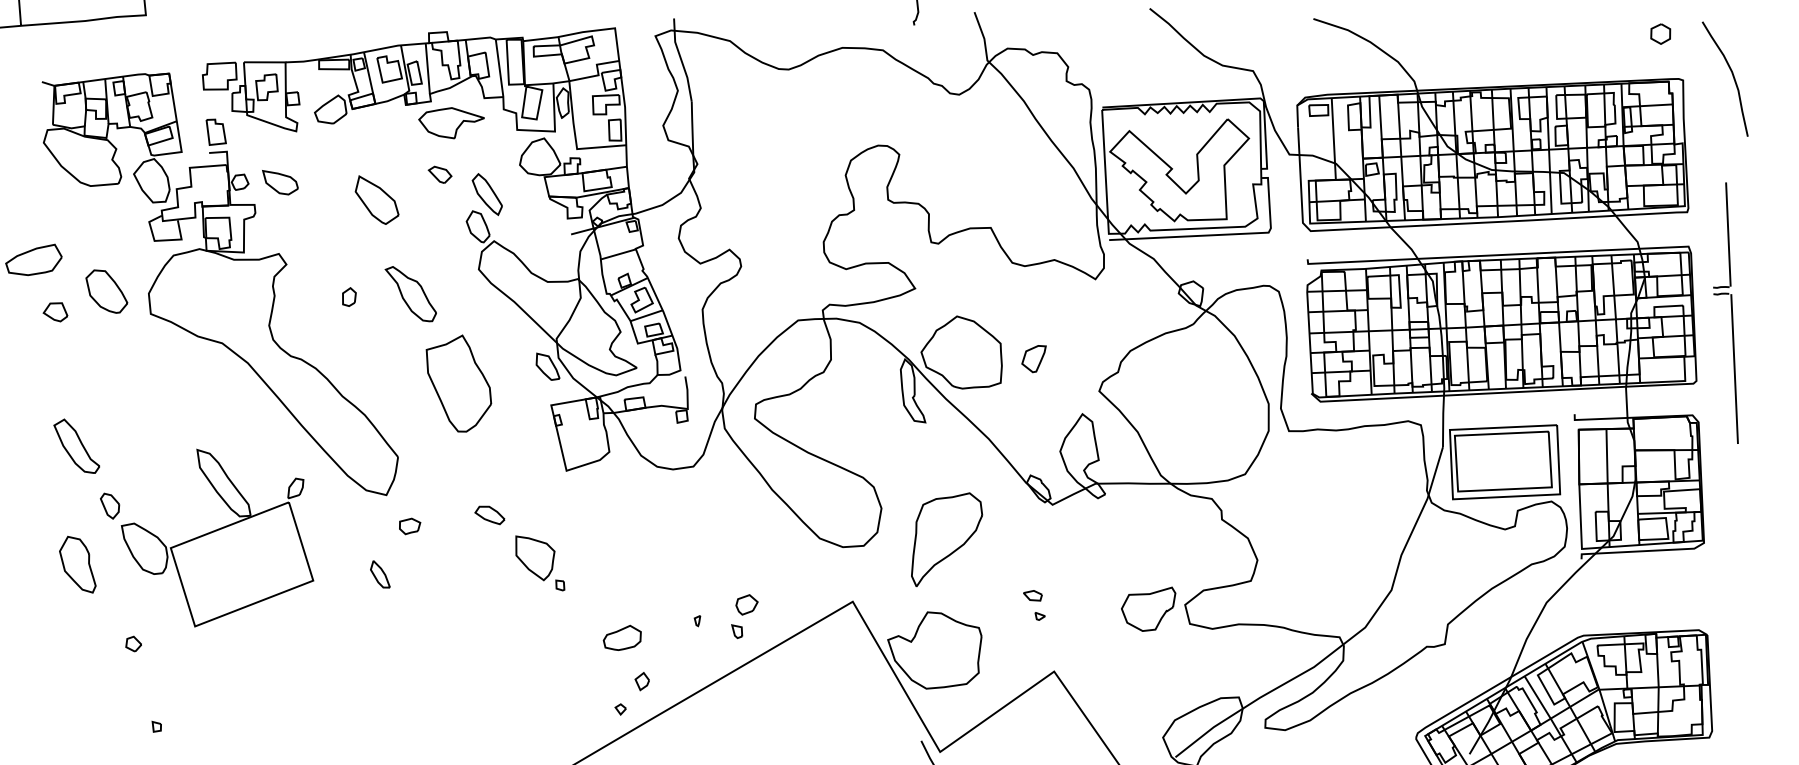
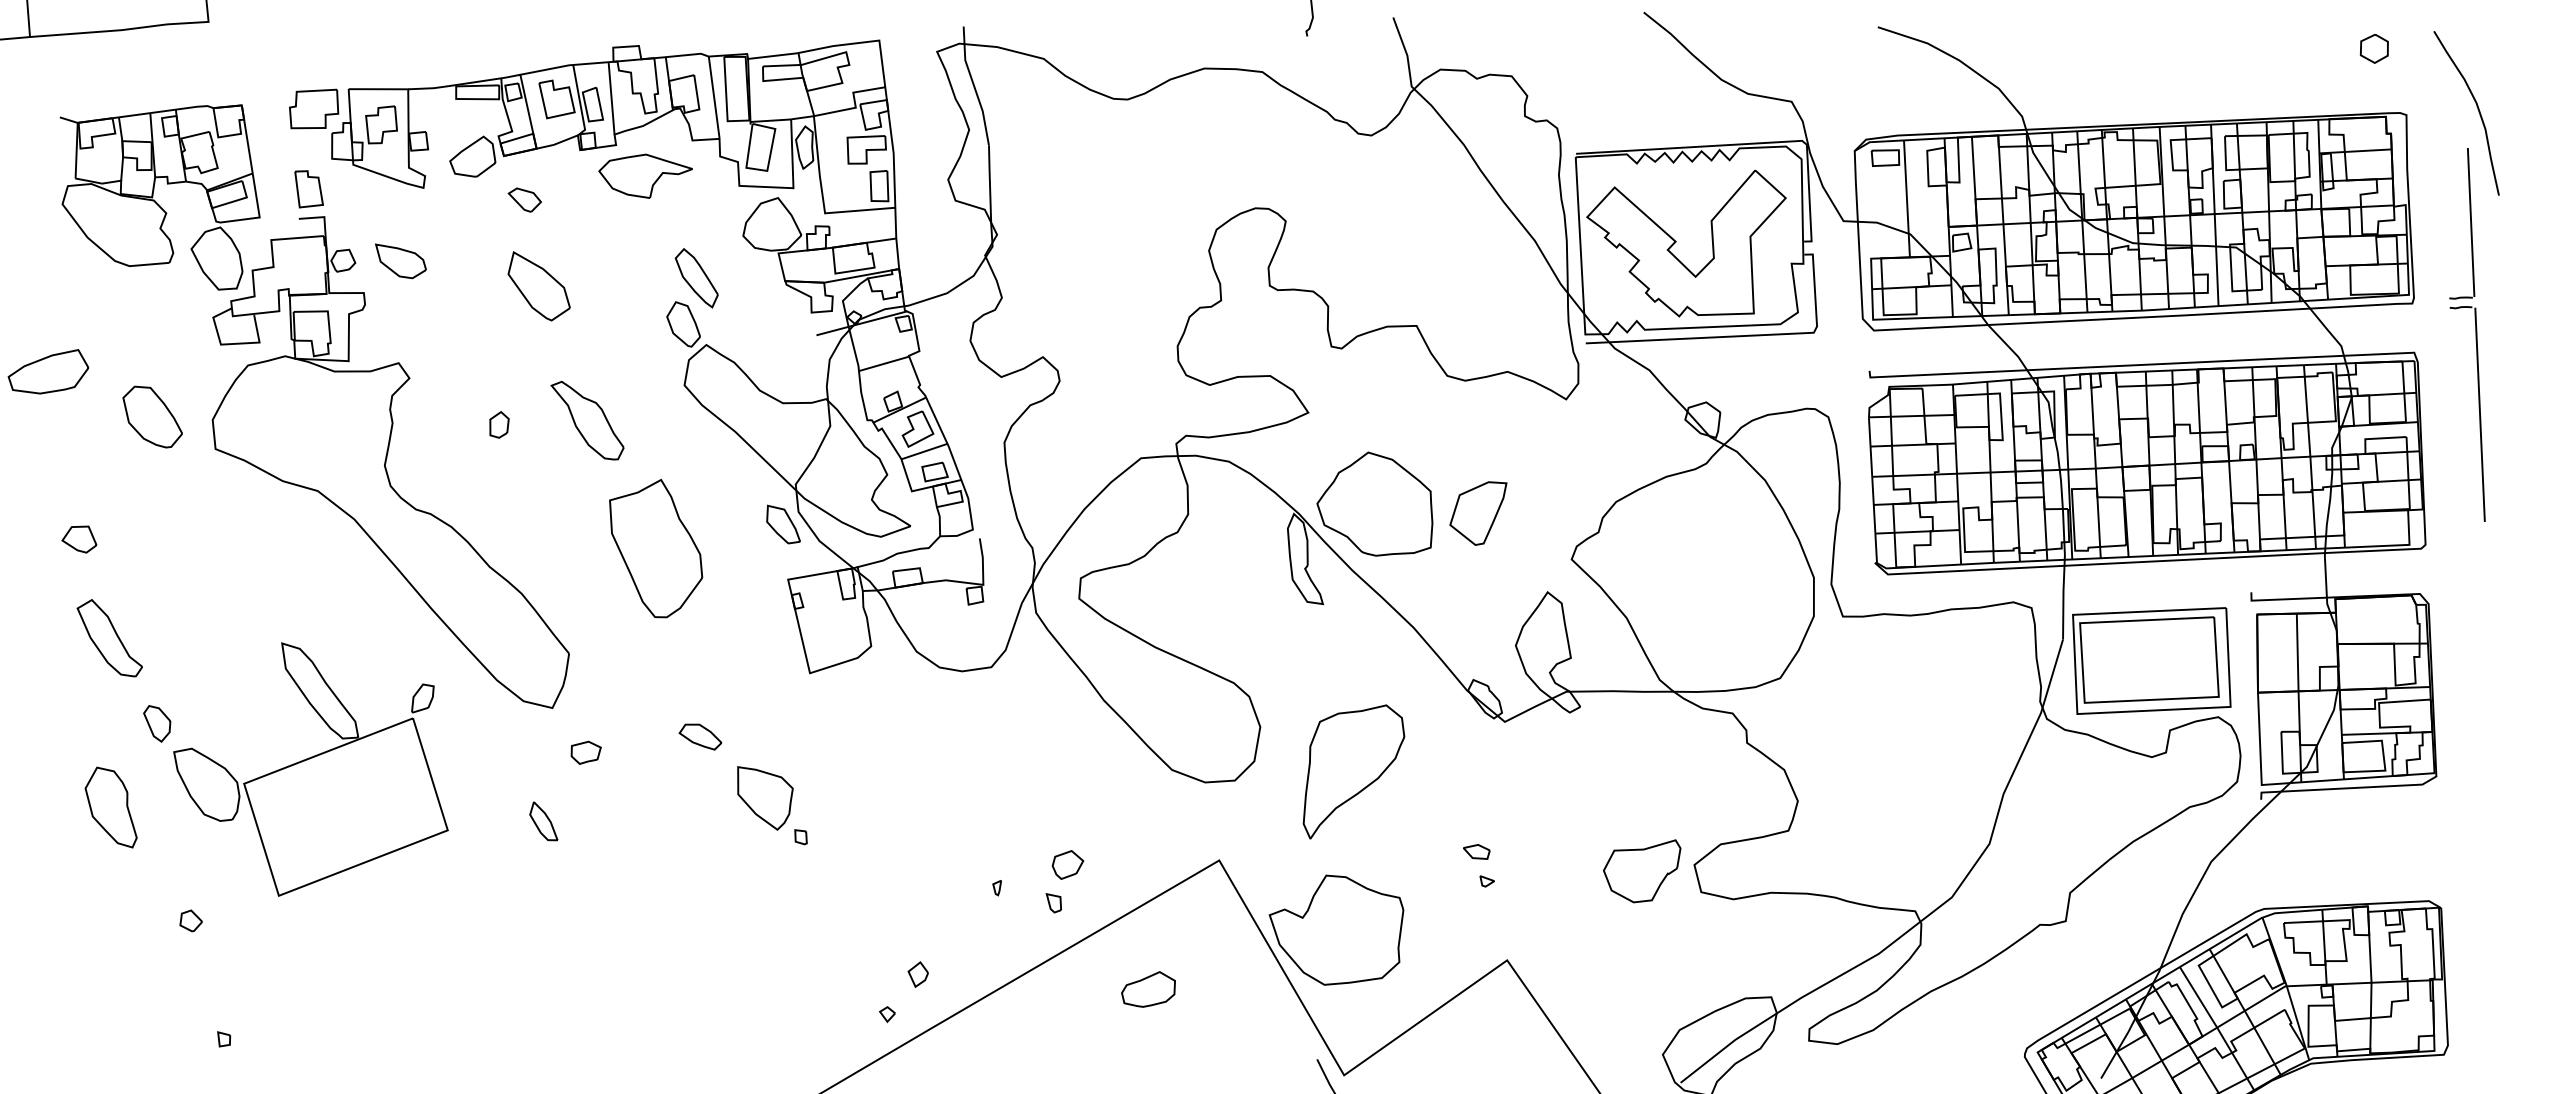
part: (439, 174) -> (523, 199), moved
part: (55, 312) -> (79, 539), moved
part: (1725, 312) -> (2467, 333), moved
part: (1033, 358) -> (1477, 512), size x1.67
part: (621, 637) -> (1147, 988), moved

